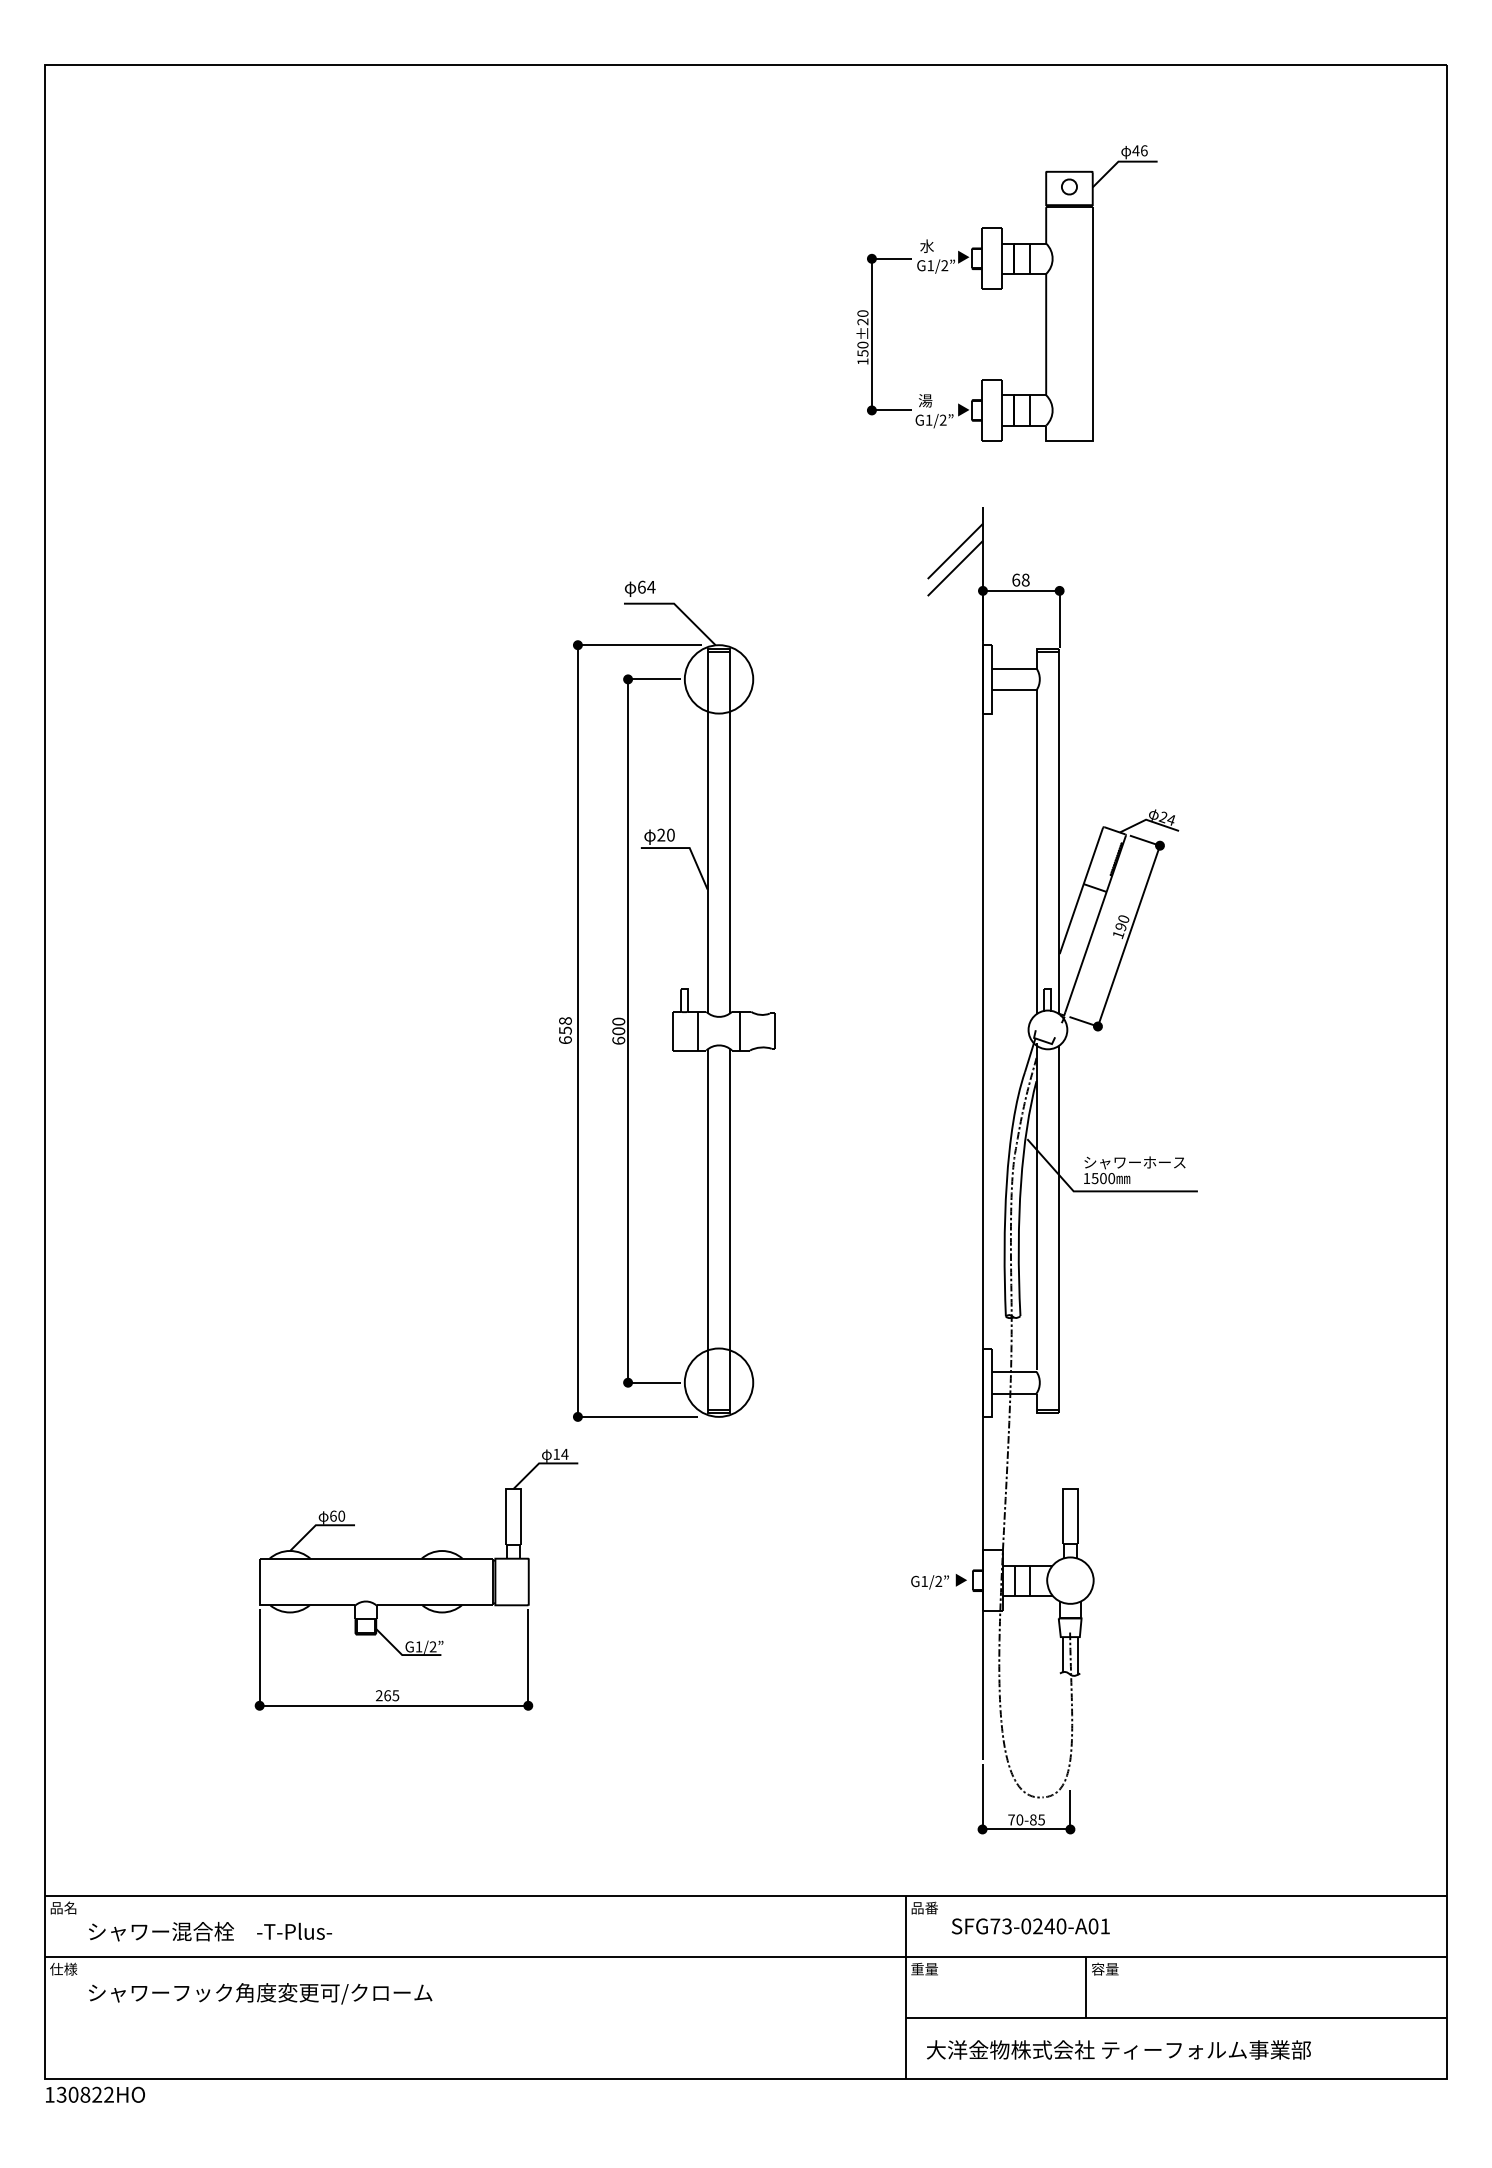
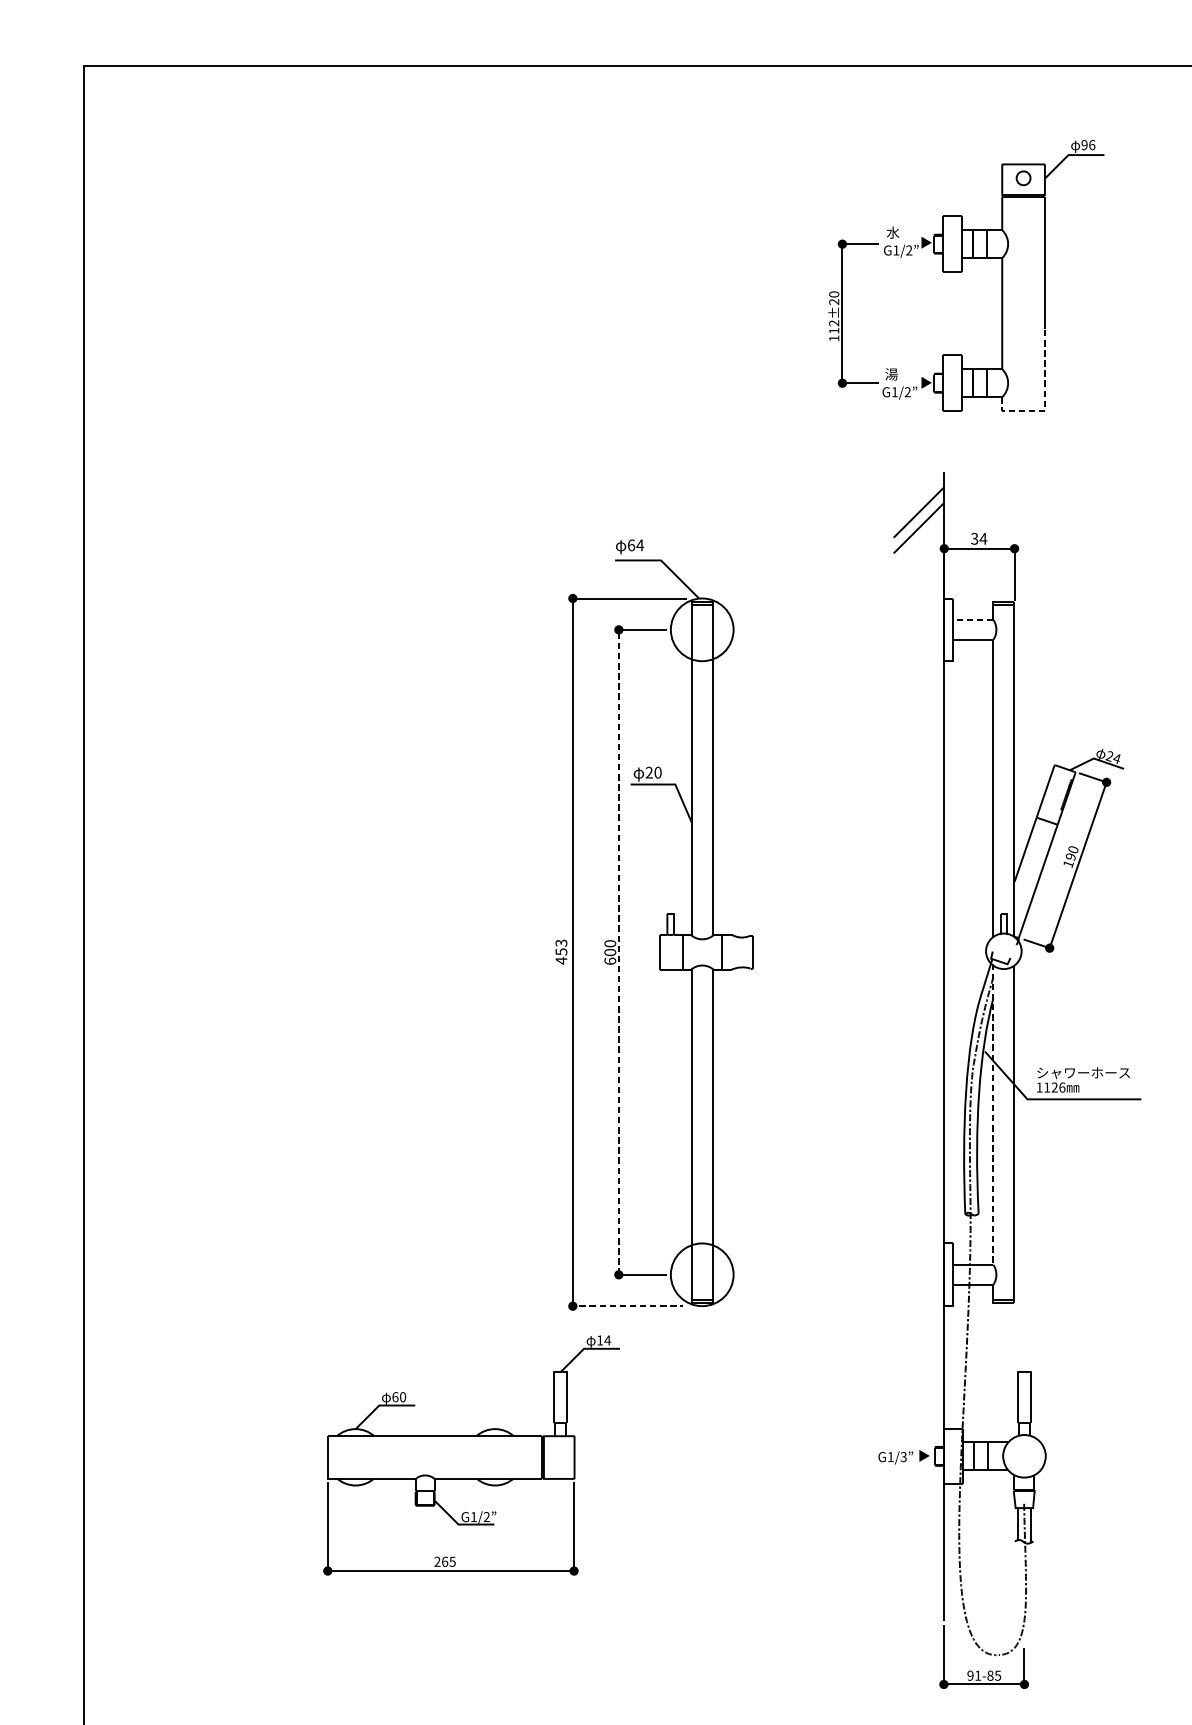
text: (1135, 150) -> (1084, 144), 46 -> 96
text: (862, 348) -> (833, 326), 150±20 -> 112±20
line: (1092, 427) -> (1044, 398), solid -> dashed
text: (1020, 579) -> (978, 538), 68 -> 34
line: (1013, 668) -> (972, 619), solid -> dashed
text: (565, 1030) -> (561, 951), 658 -> 453
line: (628, 1031) -> (619, 952), solid -> dashed
text: (1103, 1178) -> (1054, 1087), 1500 -> 1126
line: (1036, 1207) -> (993, 1114), solid -> dashed
line: (636, 1416) -> (626, 1305), solid -> dashed
part: (416, 1579) -> (471, 1455), moved
text: (938, 1581) -> (903, 1457), G1/2 -> G1/3
text: (1015, 1819) -> (974, 1675), 70-85 -> 91-85

